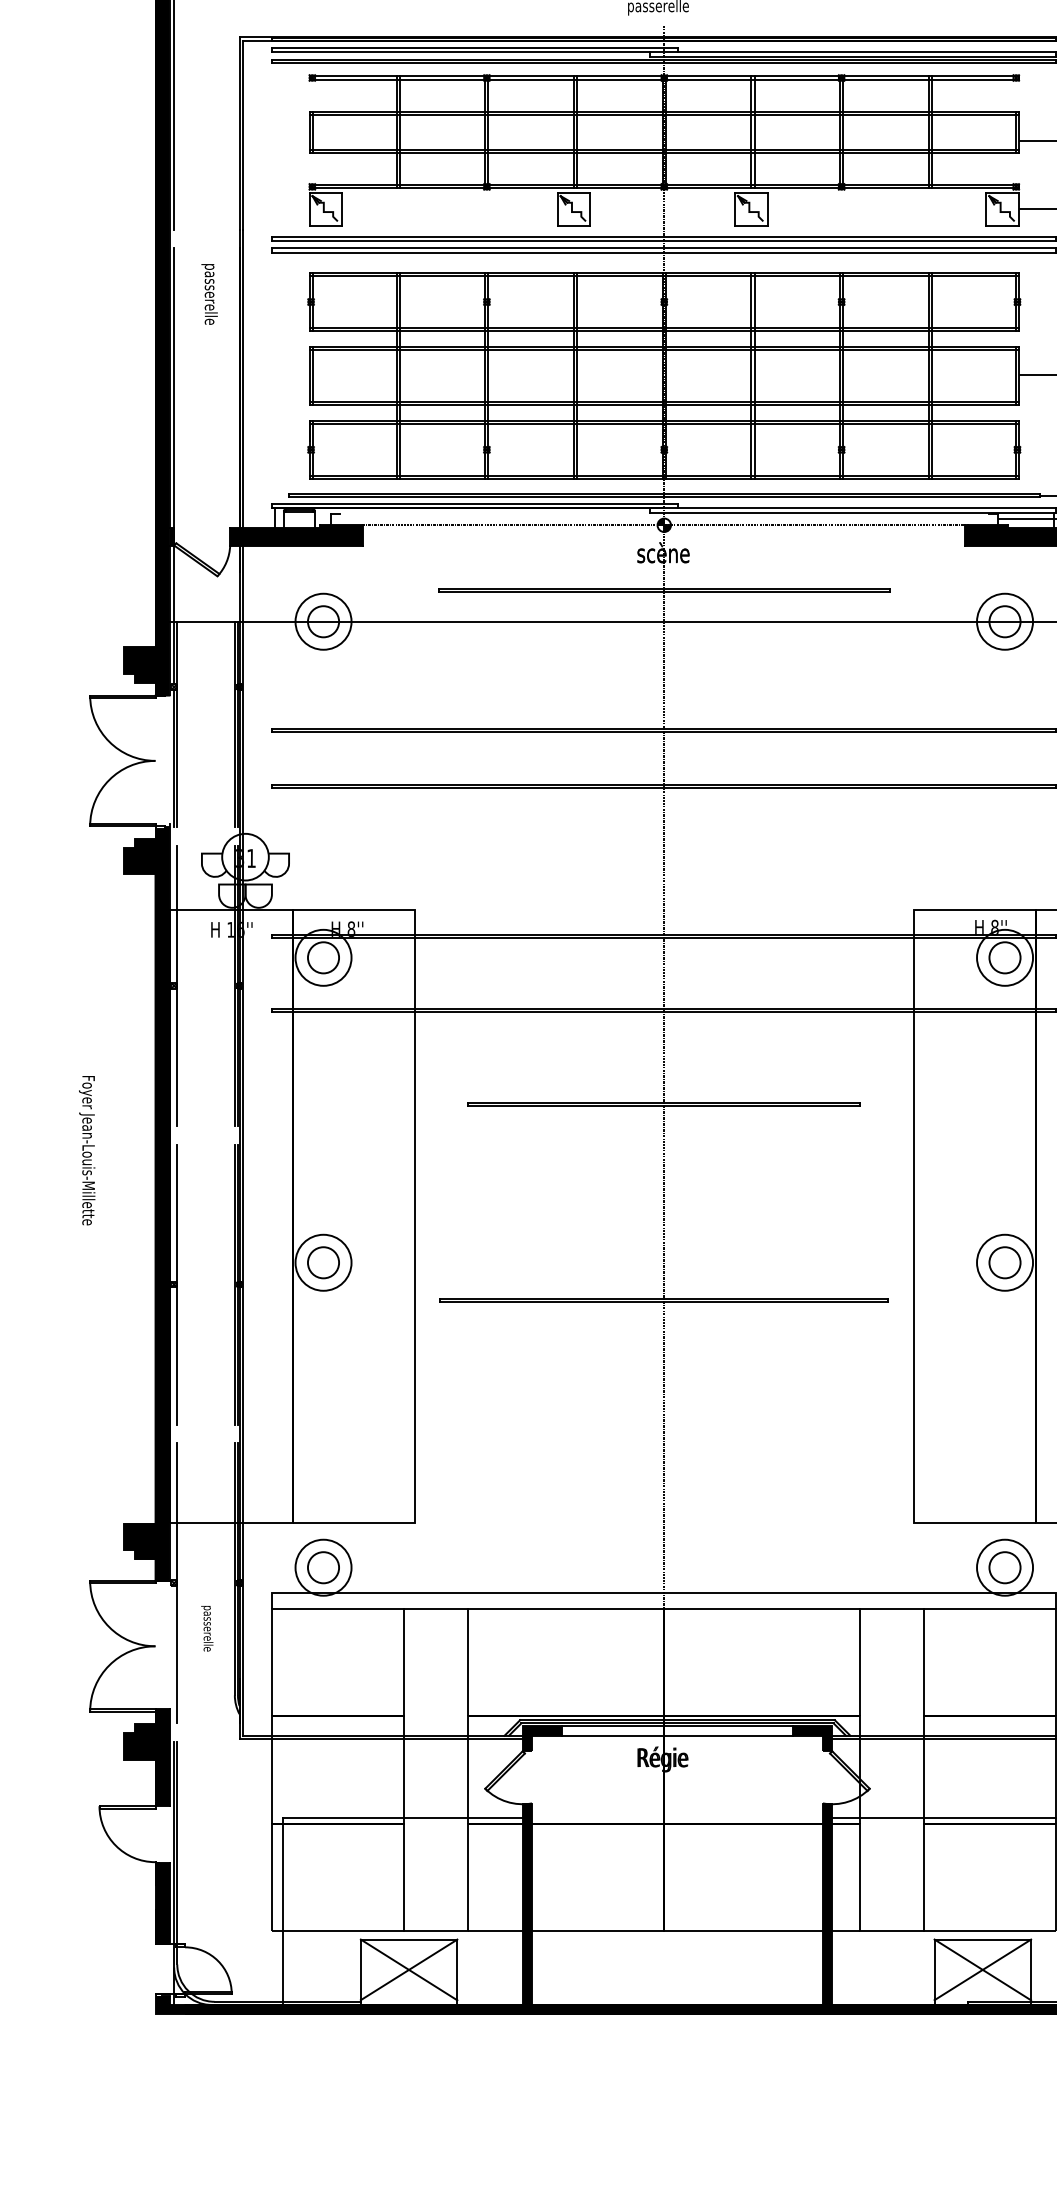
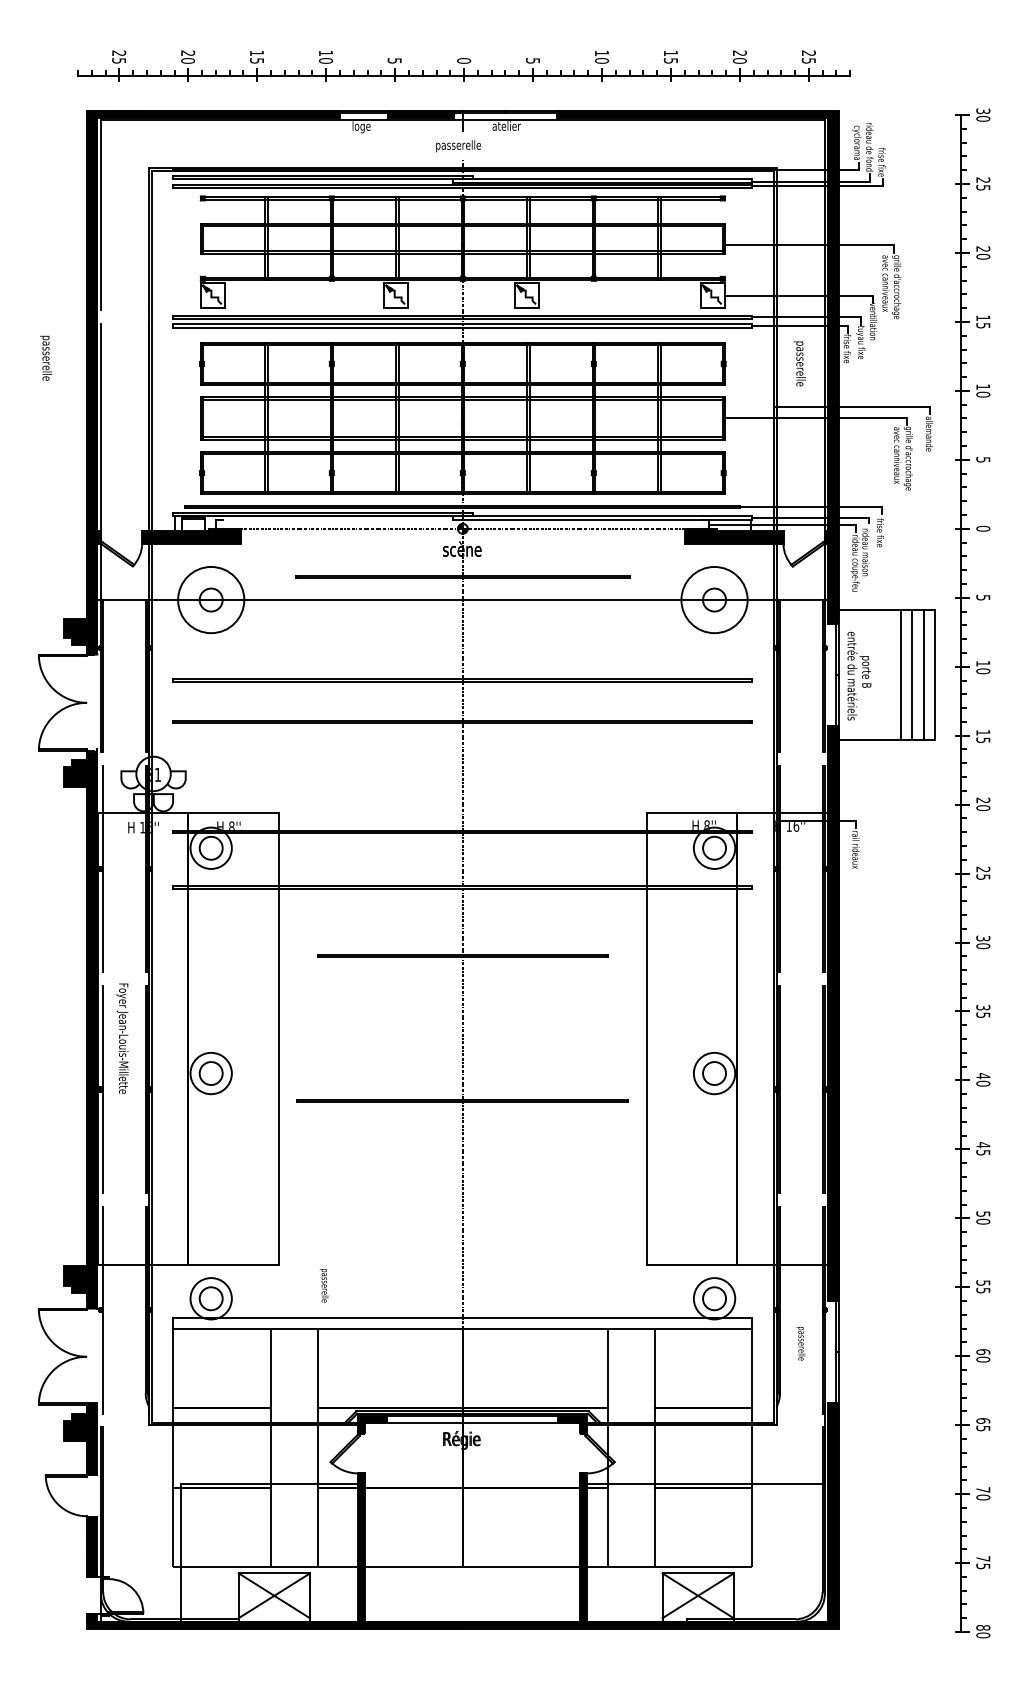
text: (210, 293) -> (46, 357), moved
circle: (322, 621) -> (210, 599), size x1.6
circle: (1004, 621) -> (714, 599), size x1.6
text: (87, 1150) -> (122, 1038), moved
text: (206, 1628) -> (323, 1285), moved

